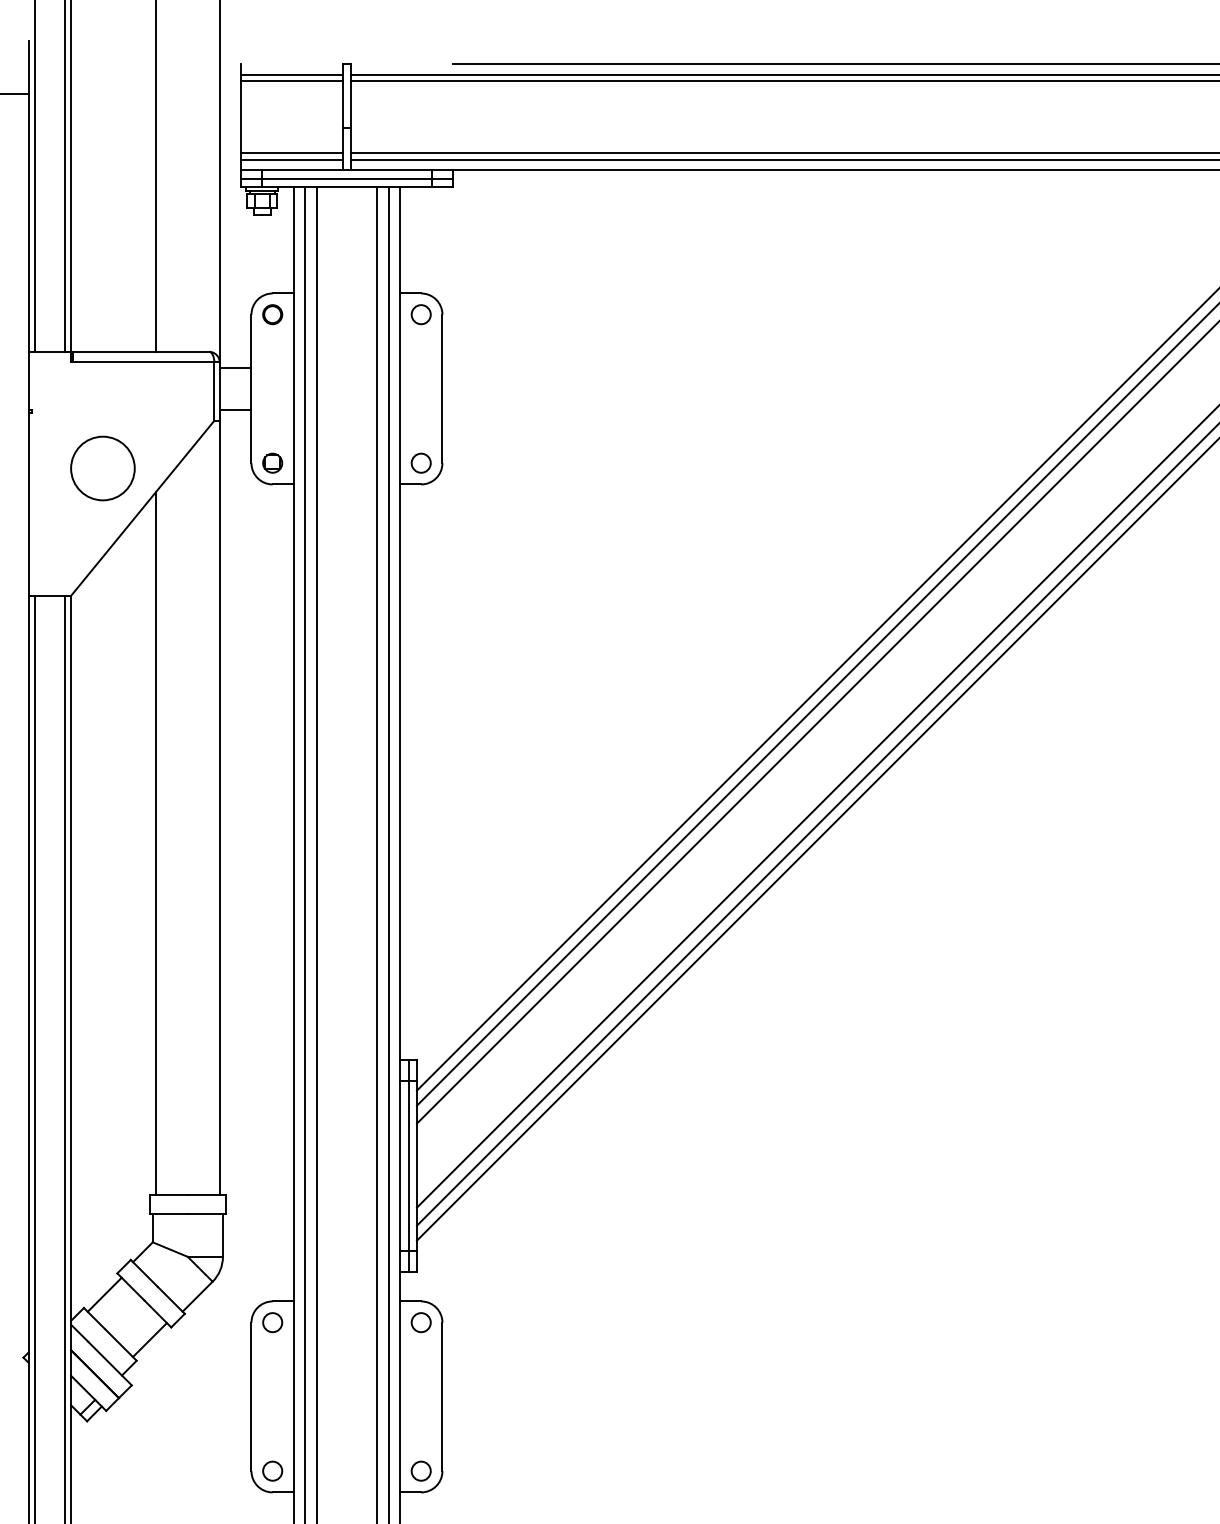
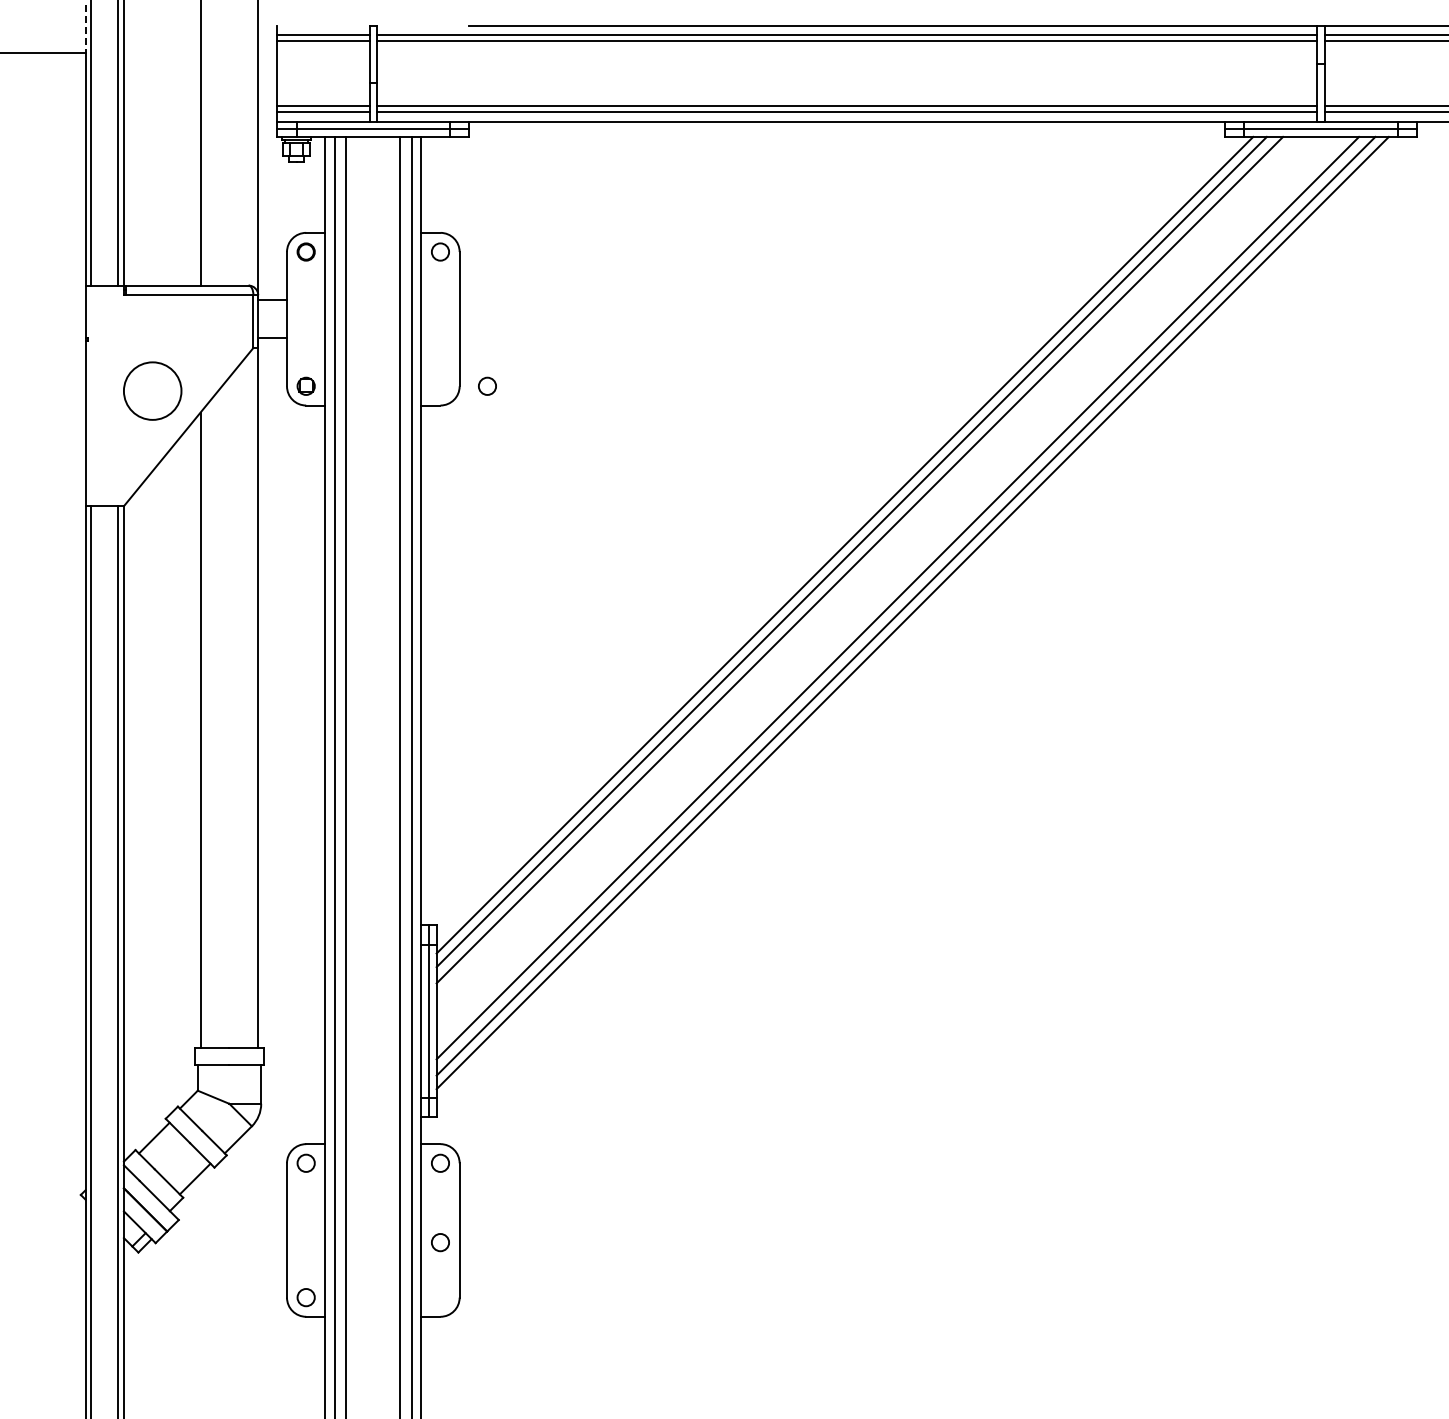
line: (29, 67) -> (86, 28), solid -> dashed
circle: (421, 462) -> (487, 385), moved
circle: (421, 1471) -> (440, 1242), moved

